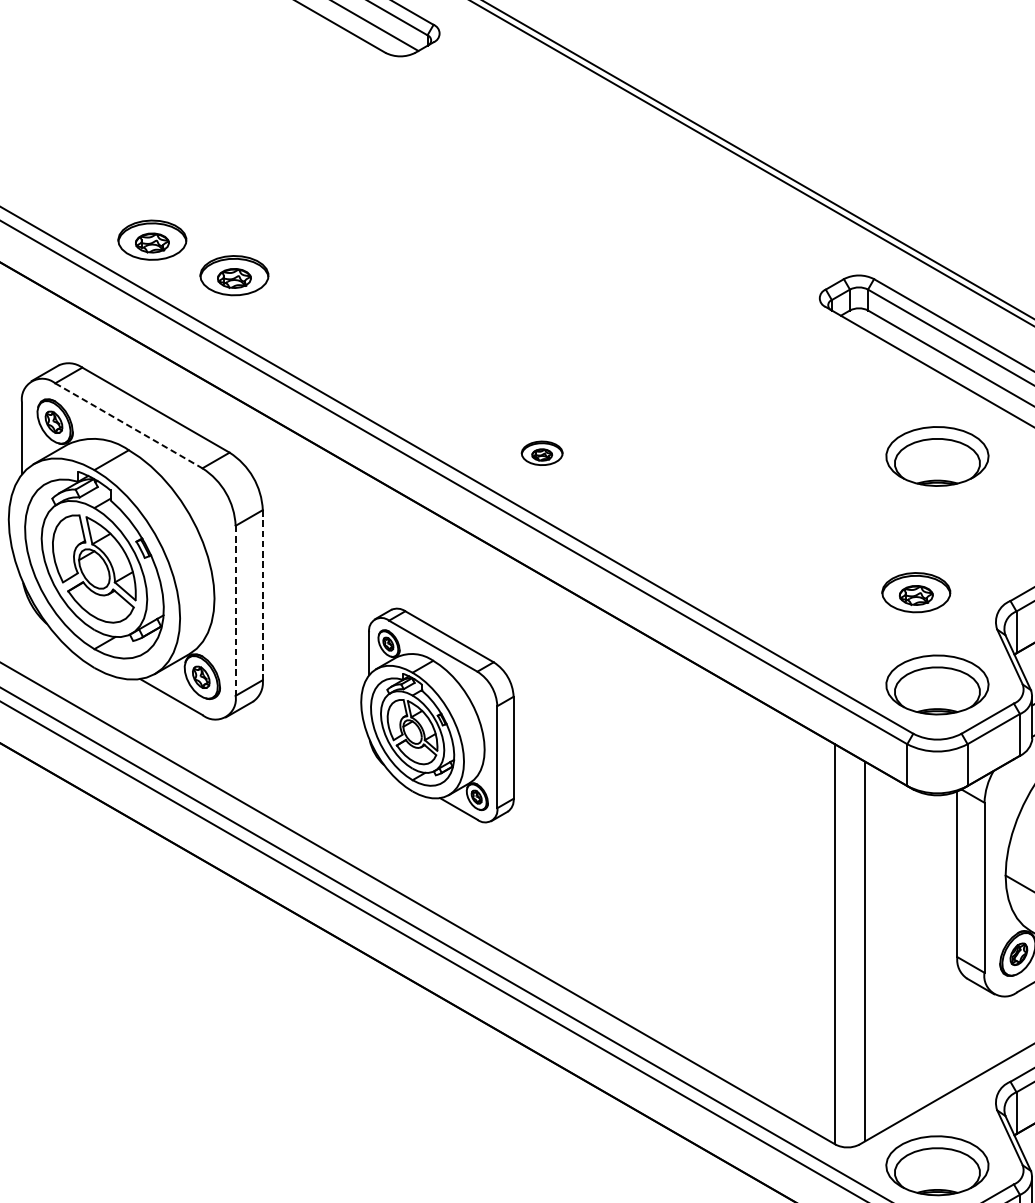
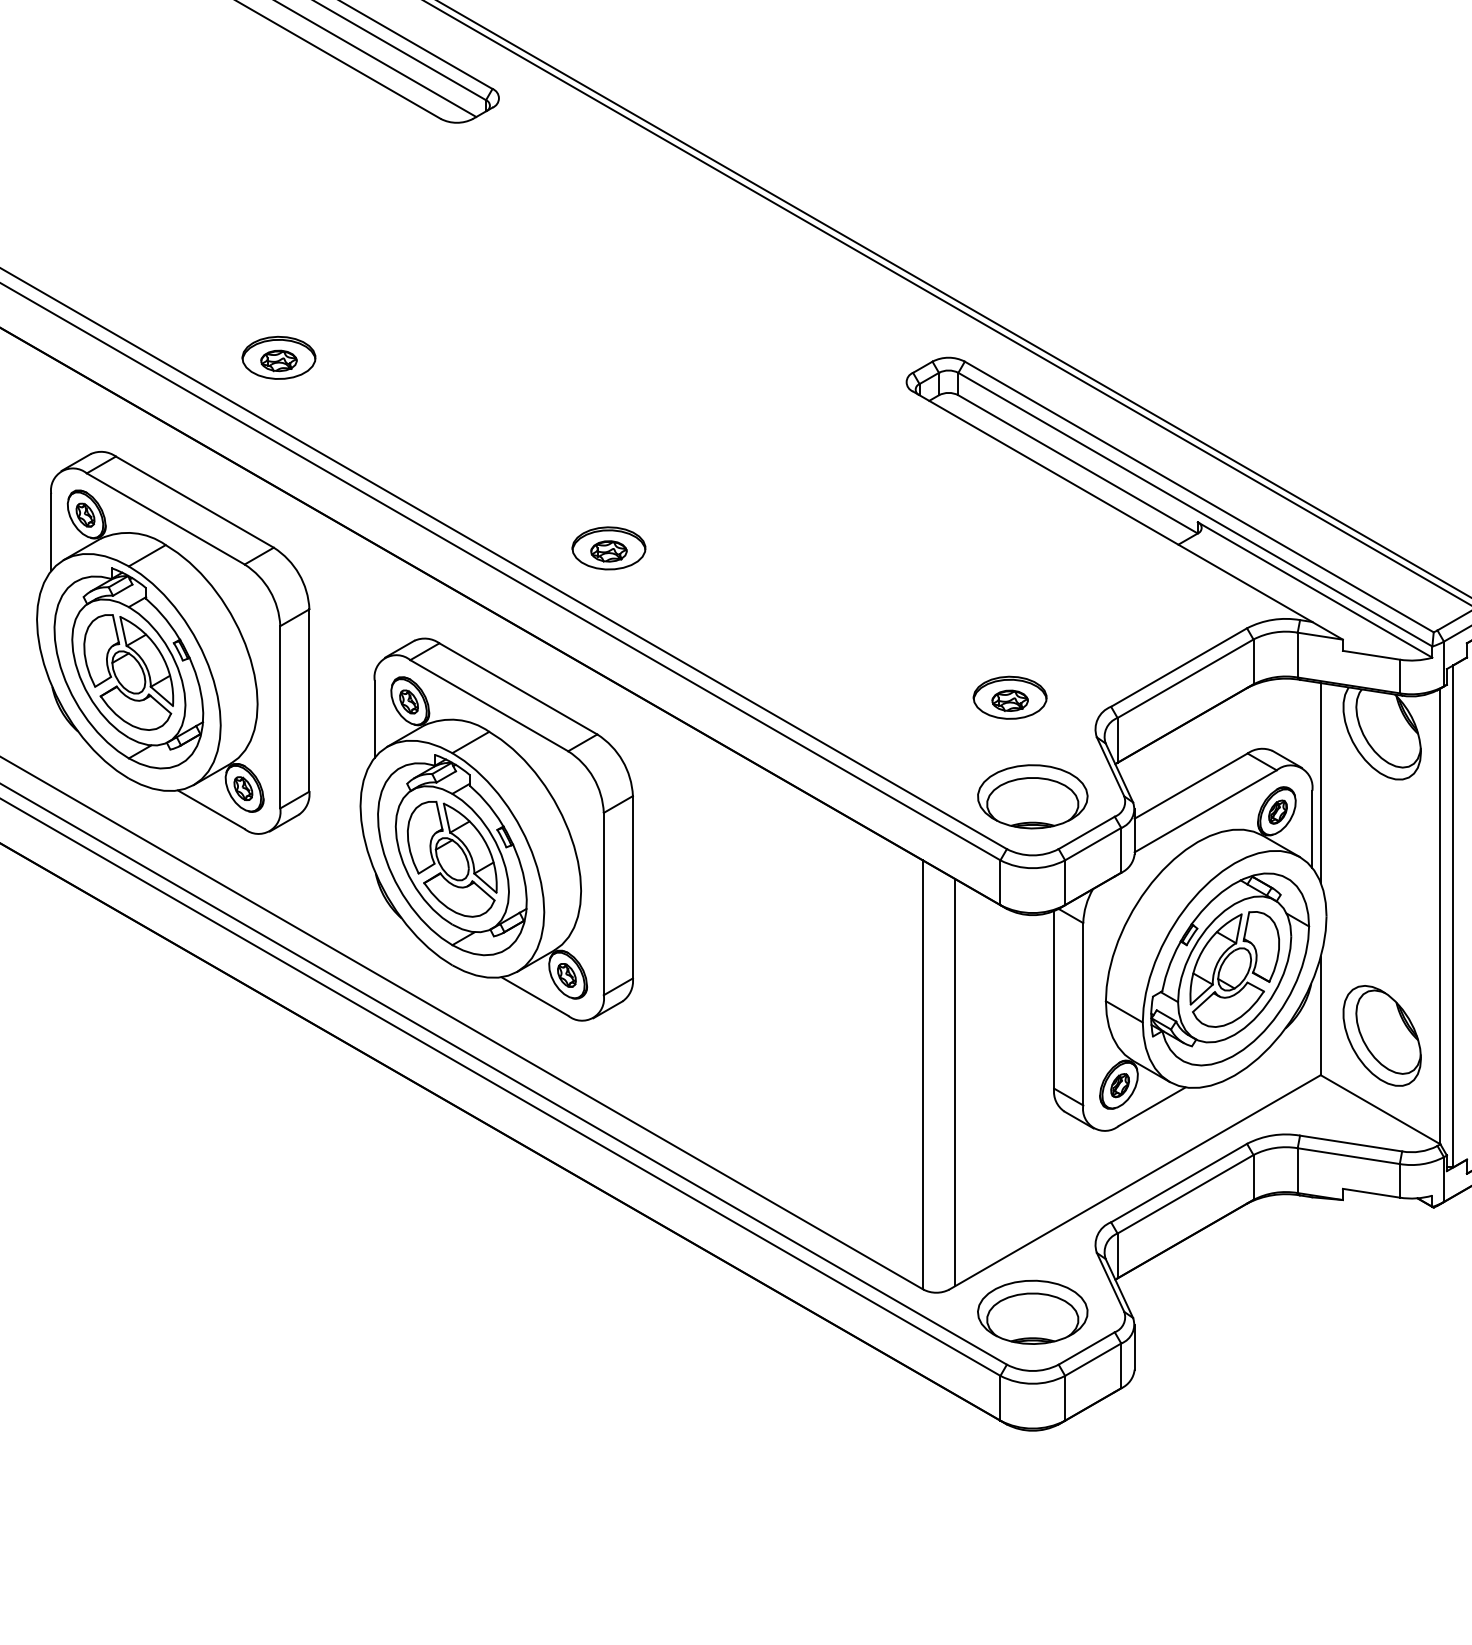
part: (151, 239) -> (190, 319), removed
line: (129, 426) -> (166, 519), dashed -> solid
part: (541, 453) -> (608, 548), size x1.67
part: (937, 456) -> (1032, 551), removed
line: (262, 596) -> (309, 701), dashed -> solid
line: (235, 611) -> (280, 717), dashed -> solid
part: (437, 715) -> (496, 829), size x1.67

